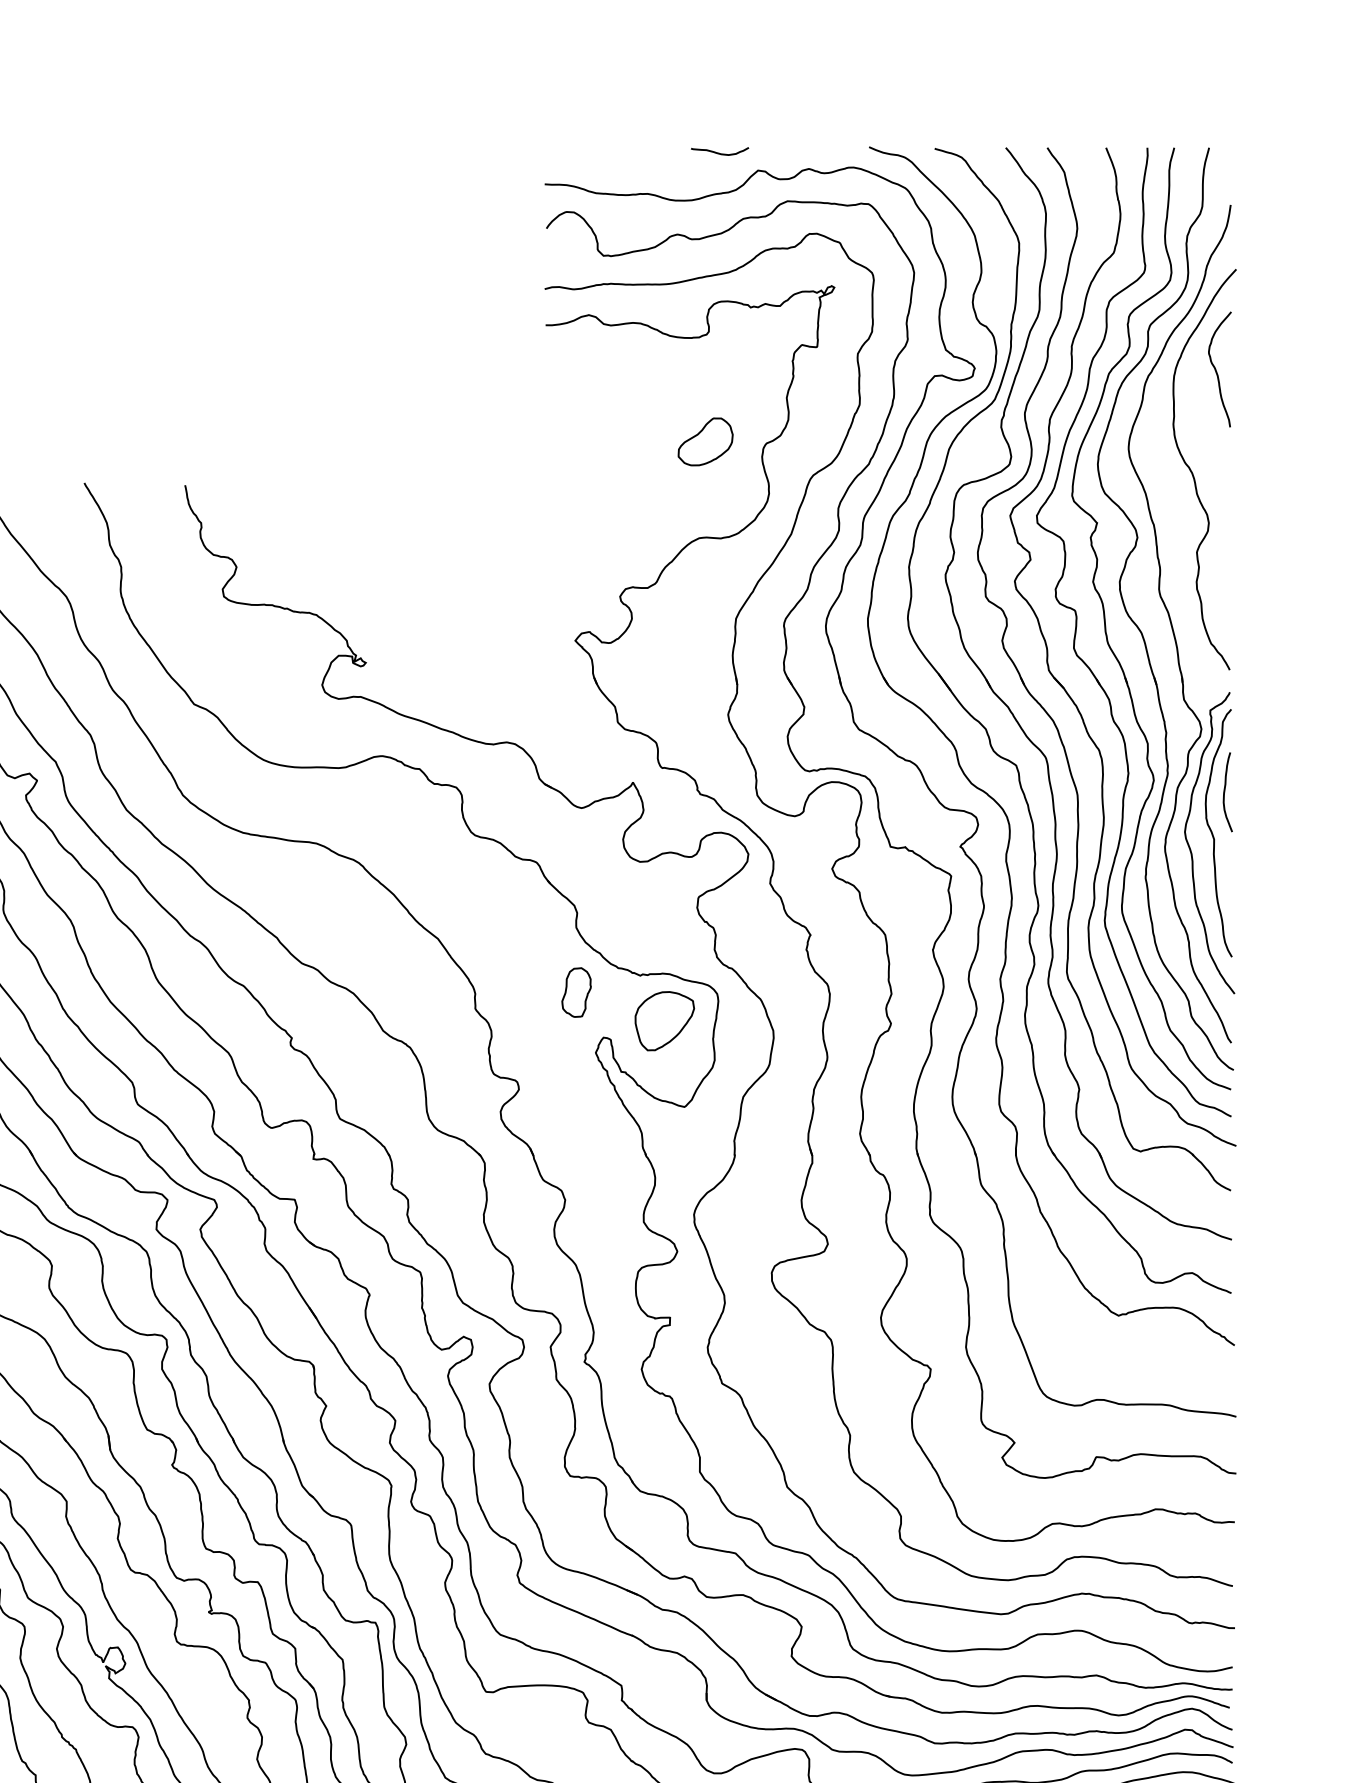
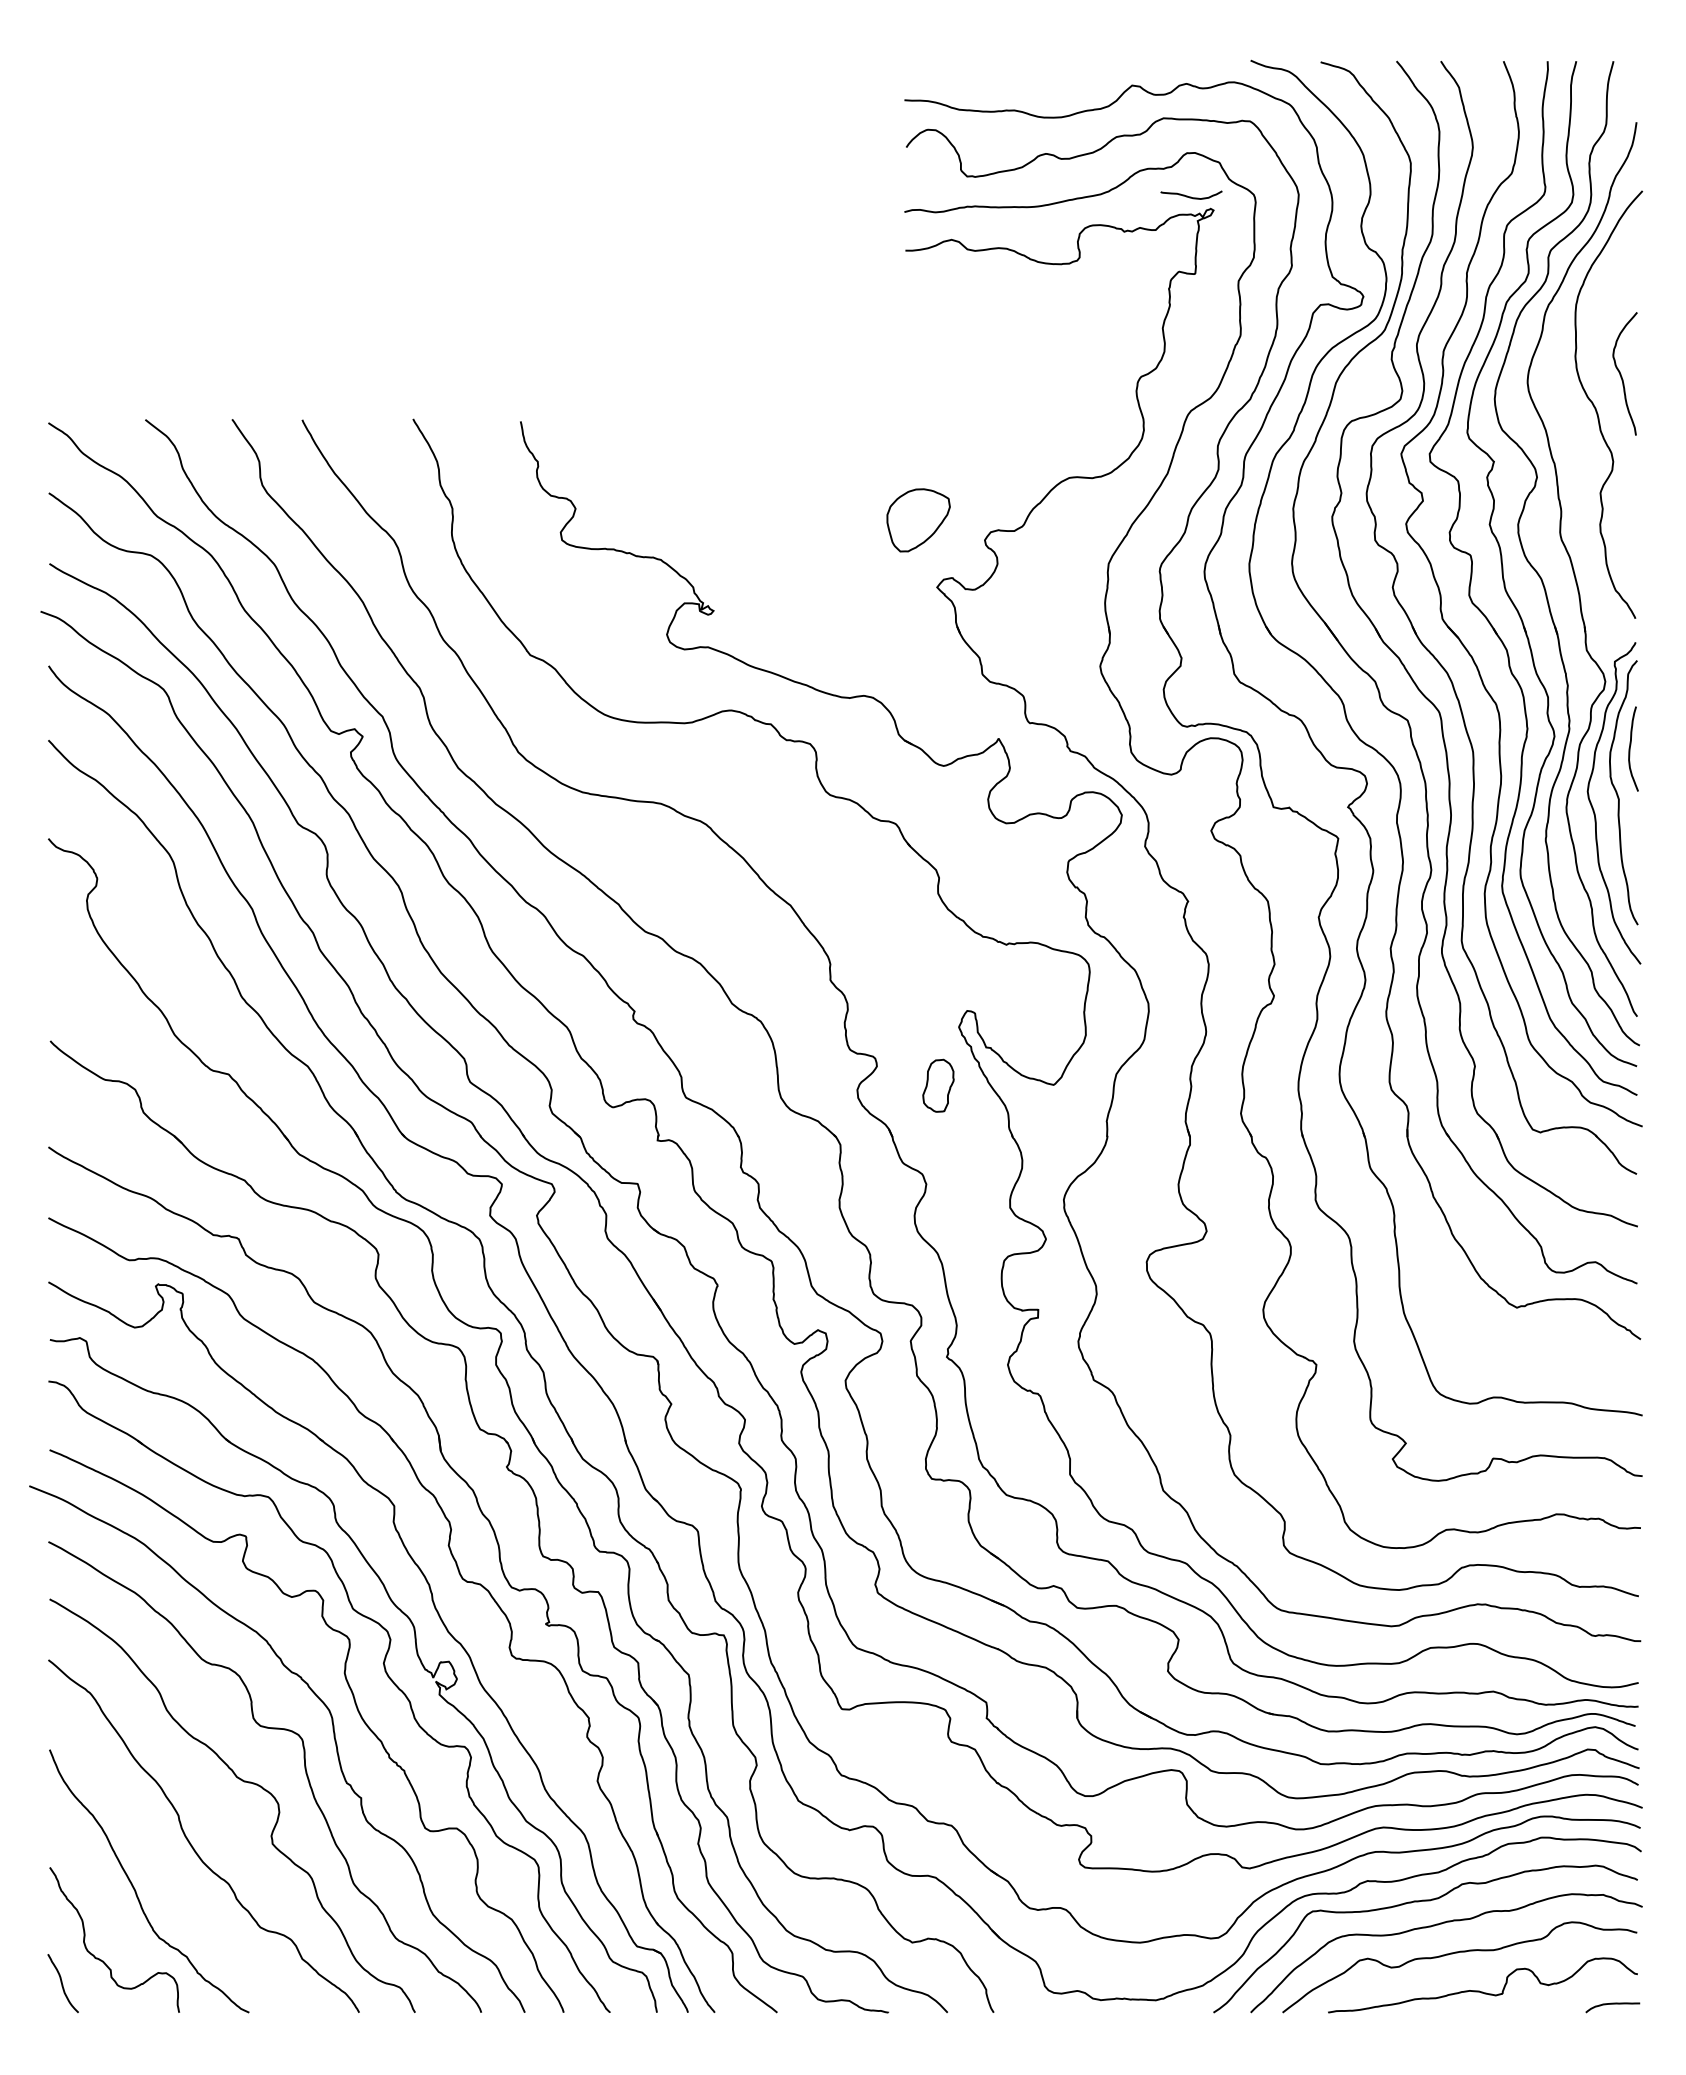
curve: (719, 152) -> (1191, 196), moved
curve: (1216, 369) -> (1621, 373), moved
part: (704, 442) -> (1075, 375), removed
part: (576, 992) -> (938, 1085), moved
part: (664, 1021) -> (918, 520), moved

